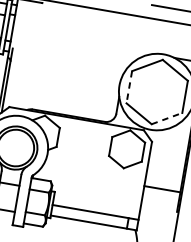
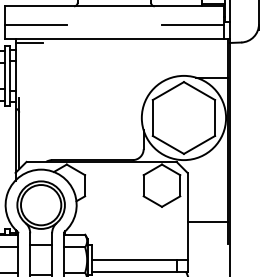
line: (128, 87) -> (152, 118), dashed -> solid
line: (167, 118) -> (199, 144), dashed -> solid

